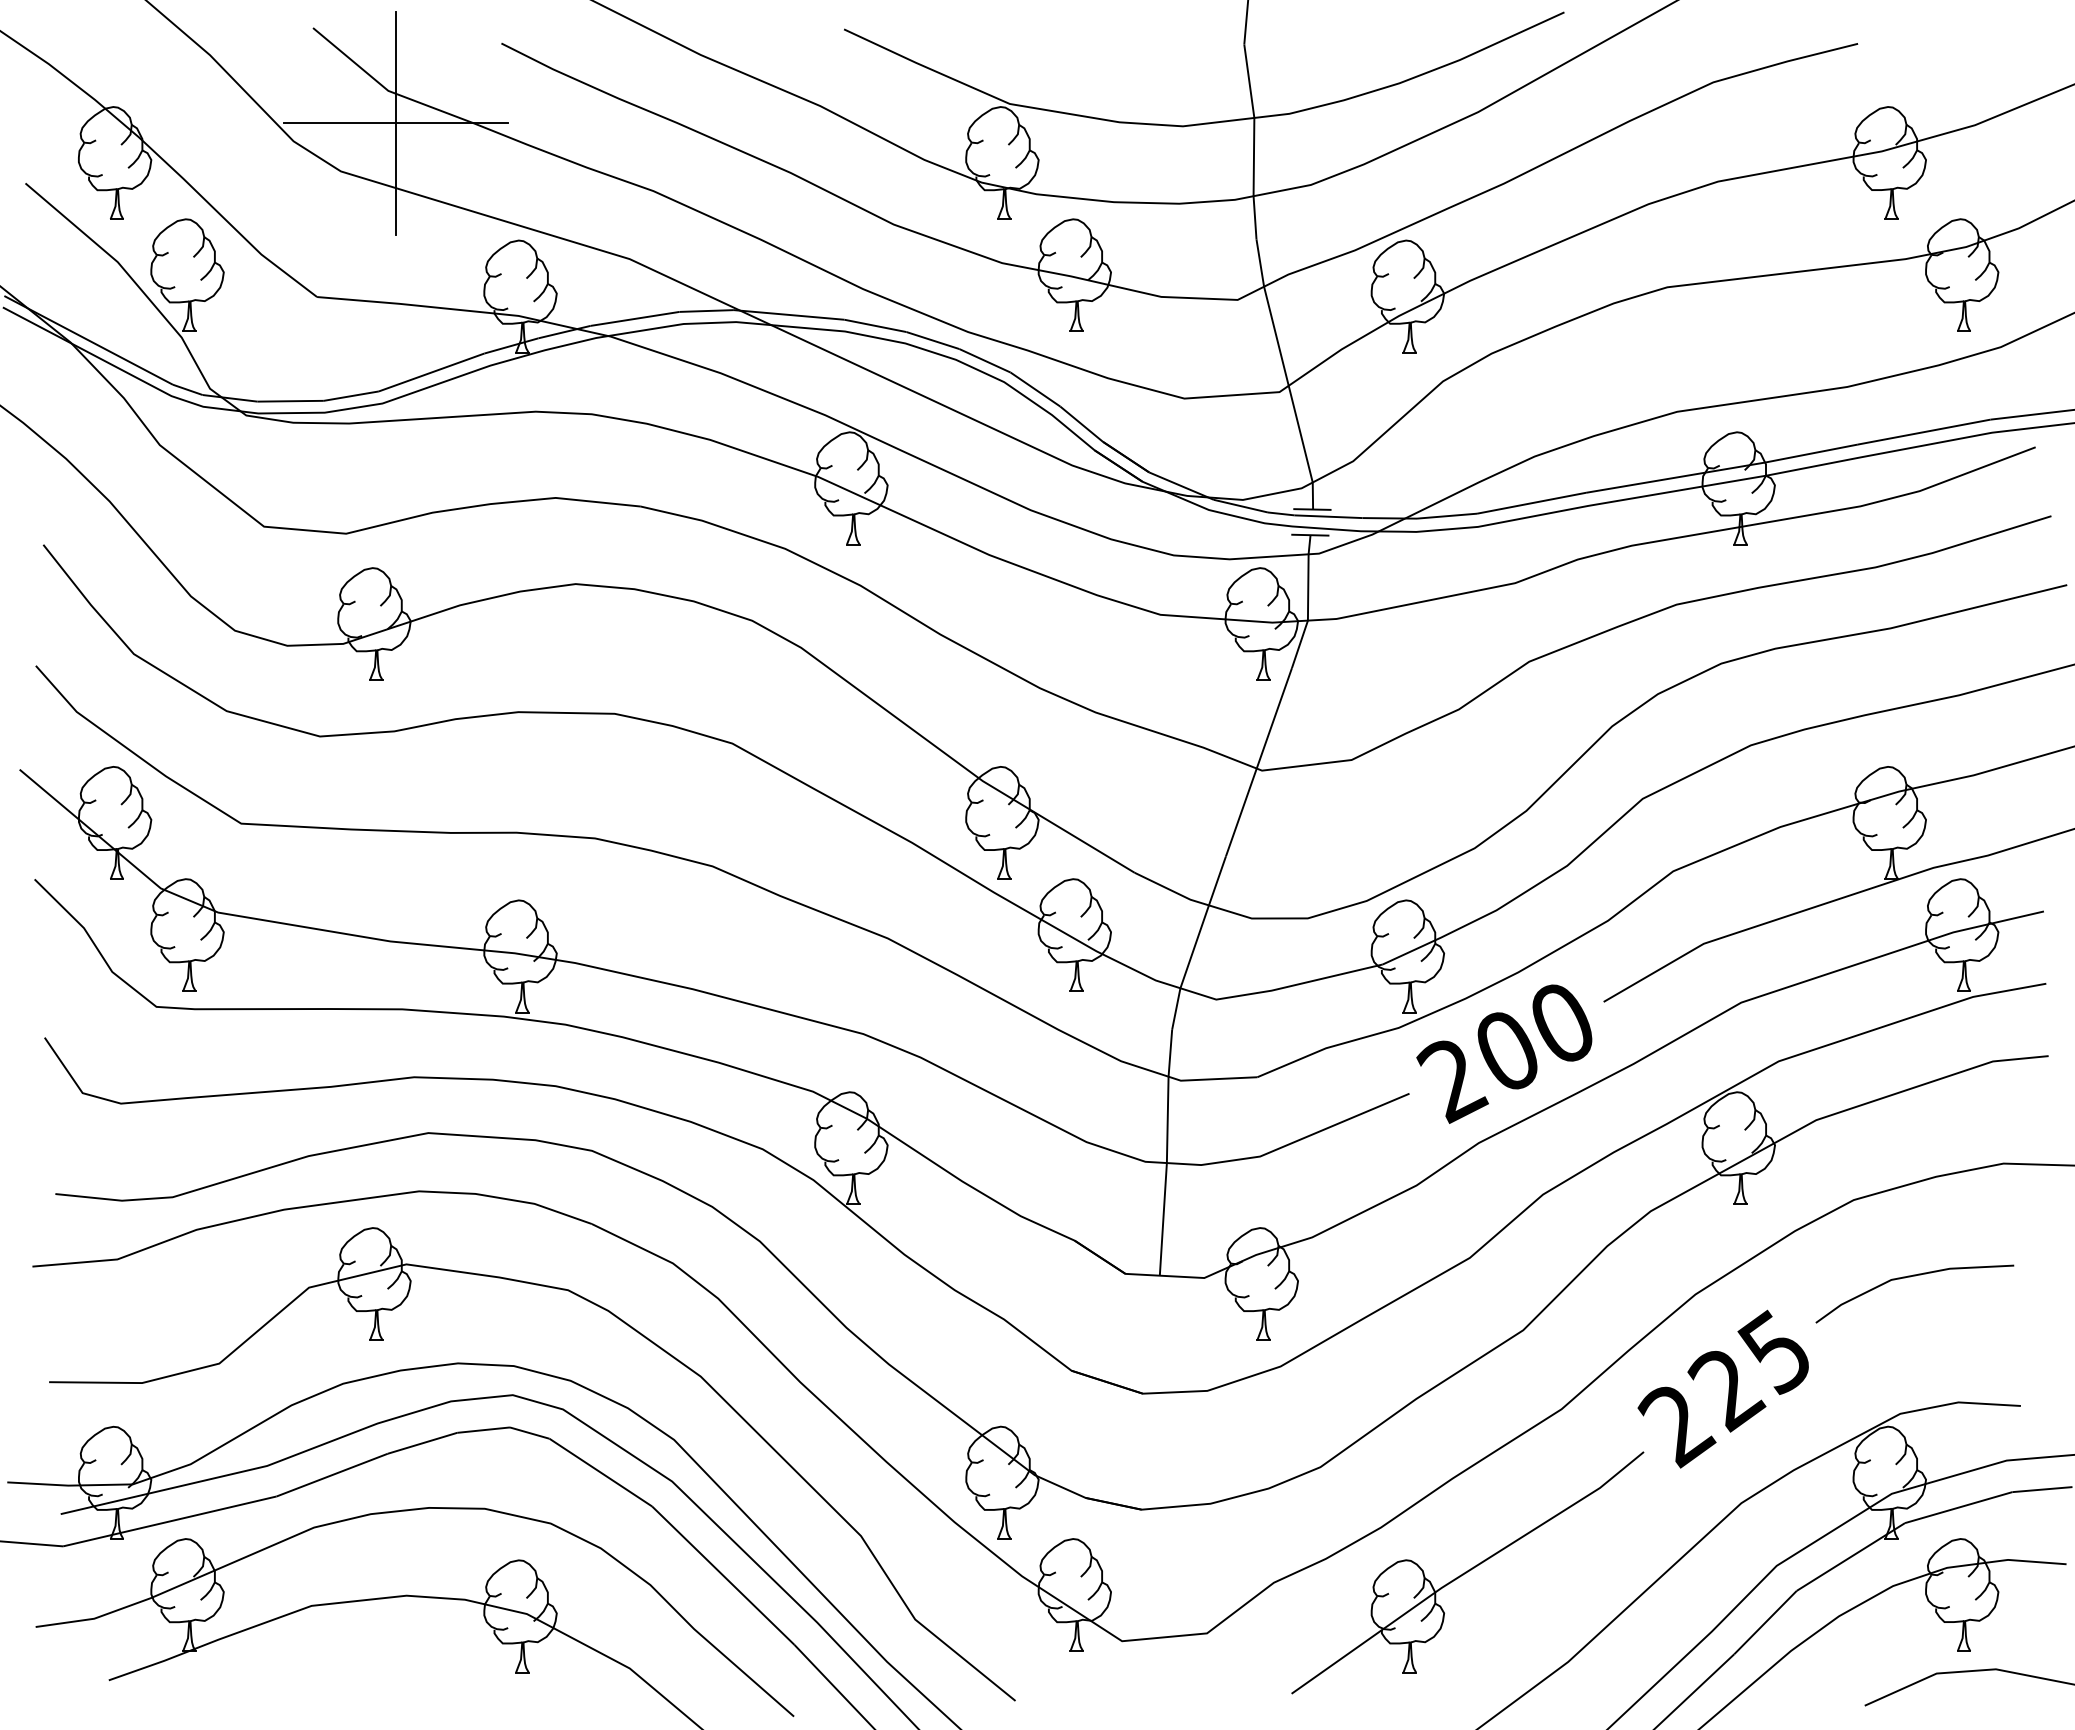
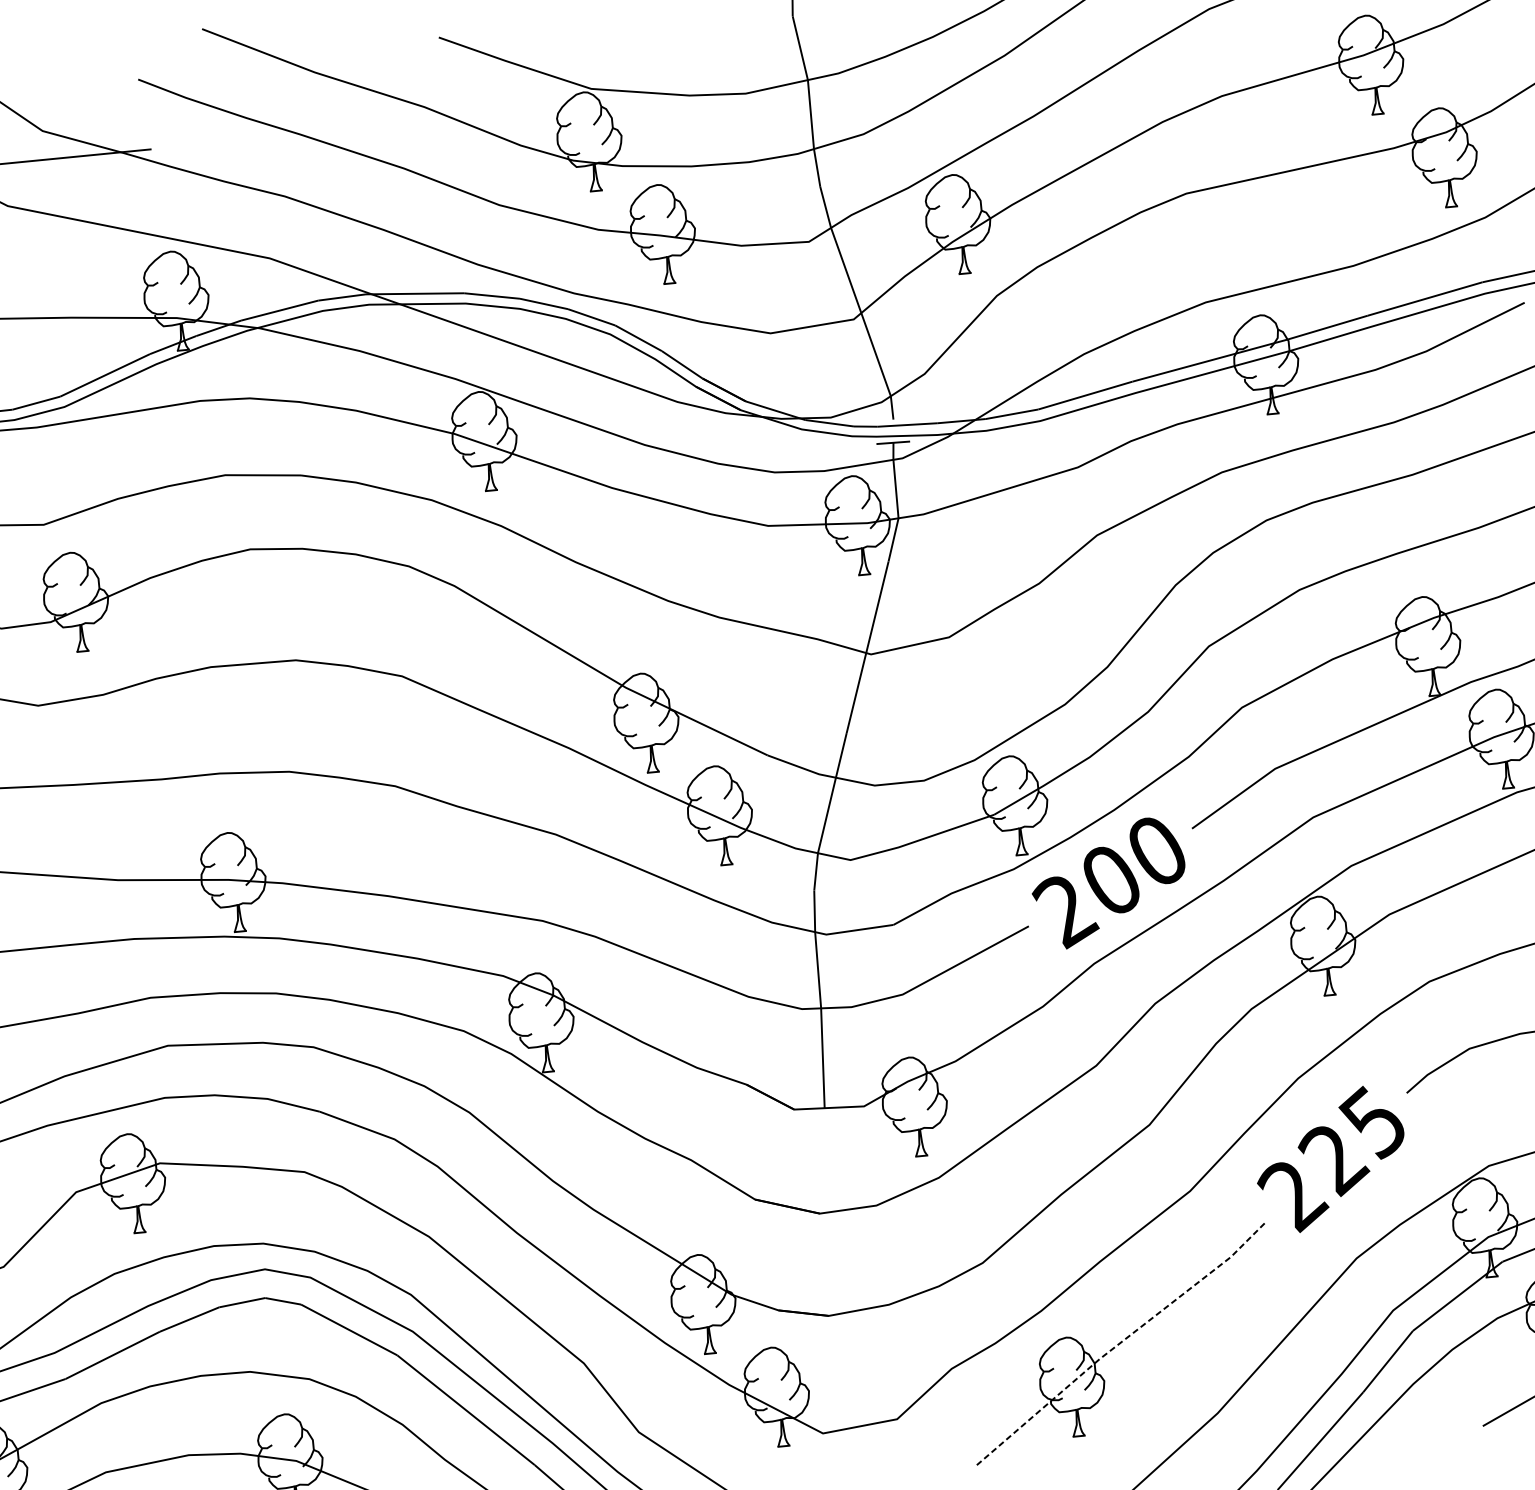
line: (395, 123) -> (51, 159), removed
line: (1312, 509) -> (892, 420), removed
line: (1467, 1571) -> (1121, 1342), solid -> dashed

